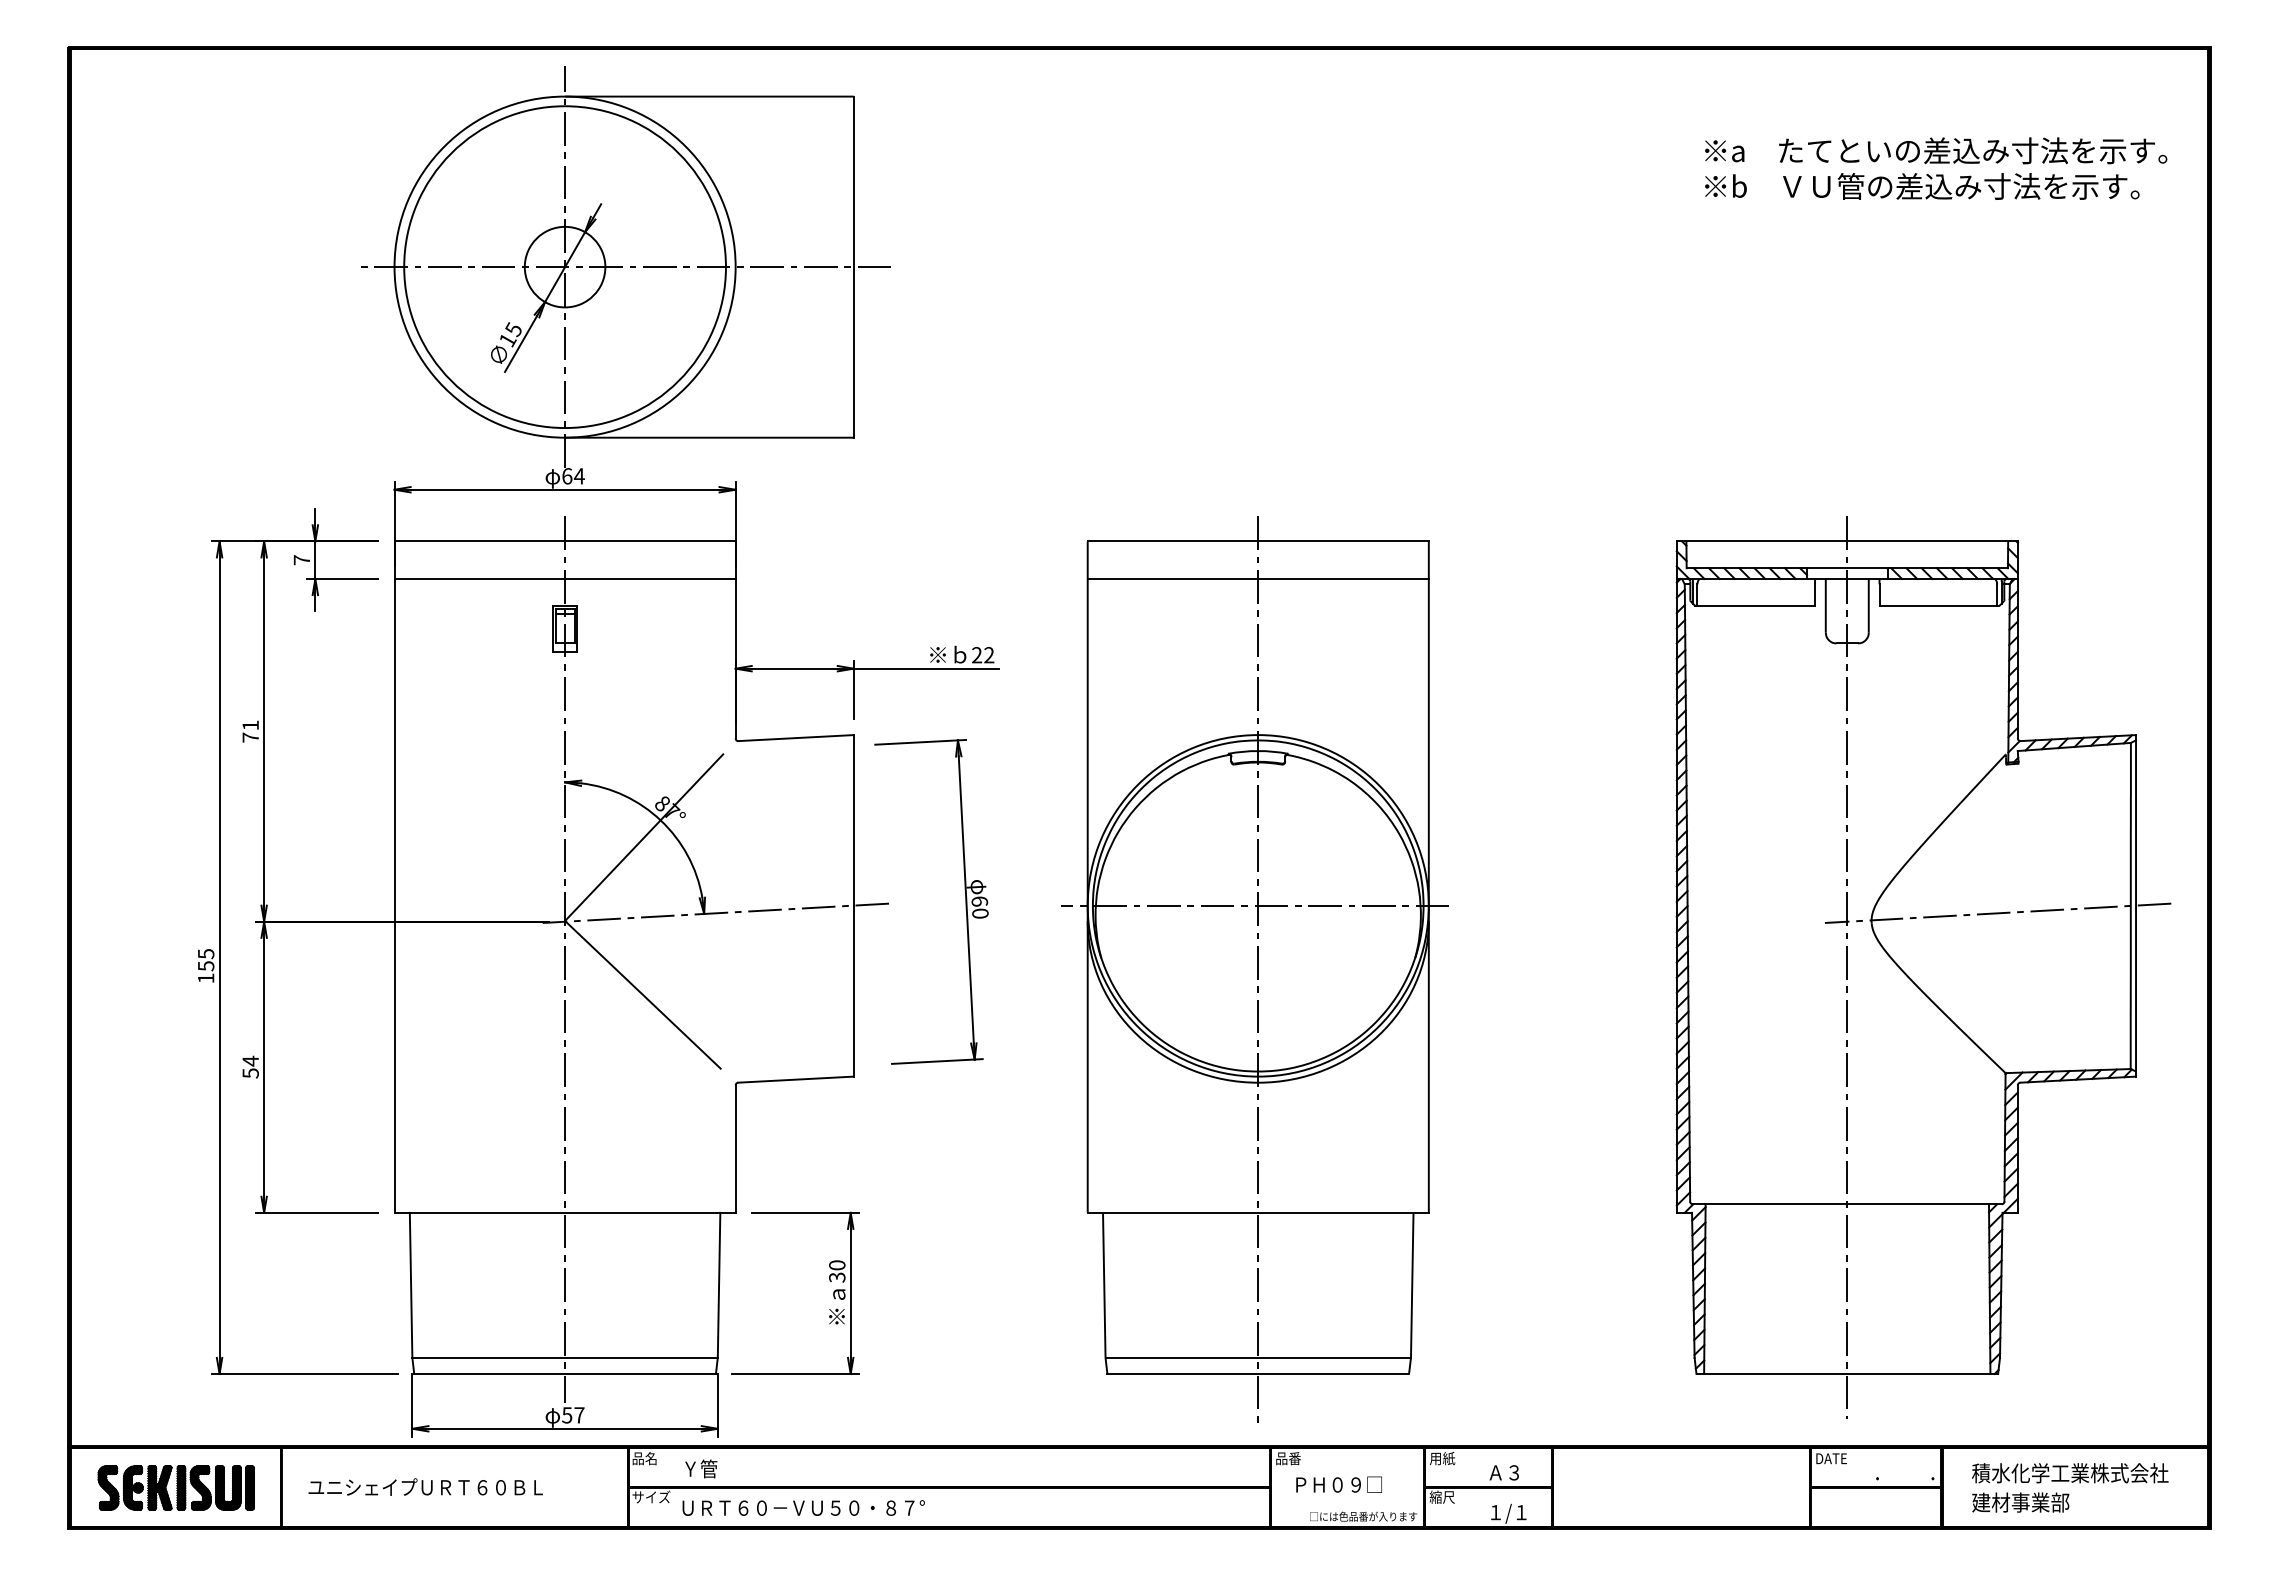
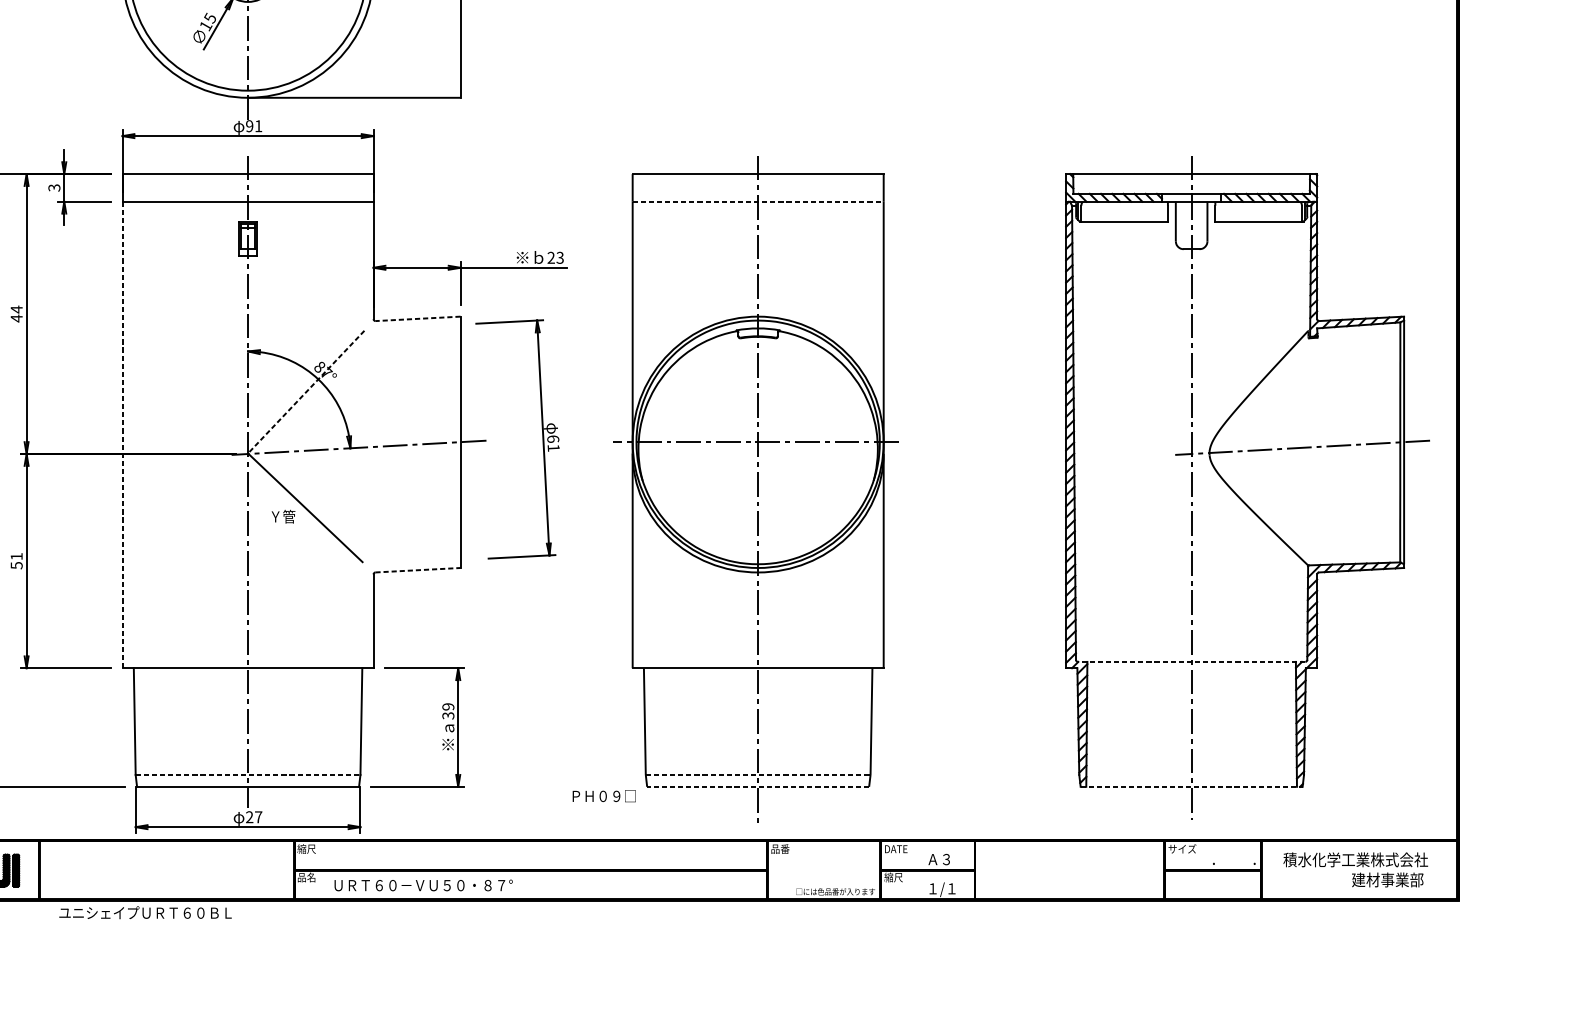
text: (573, 476) -> (254, 126), 64 -> 91
text: (301, 560) -> (54, 188), 7 -> 3
line: (1258, 578) -> (758, 201), solid -> dashed
text: (989, 655) -> (560, 258), 22 -> 23
text: (250, 731) -> (16, 314), 71 -> 44
line: (796, 738) -> (418, 319), solid -> dashed
line: (644, 837) -> (306, 392), solid -> dashed
line: (394, 895) -> (122, 434), solid -> dashed
text: (980, 913) -> (553, 447), 60 -> 61
text: (250, 1060) -> (16, 556), 54 -> 51
line: (796, 1079) -> (418, 570), solid -> dashed
line: (1846, 1204) -> (1191, 662), solid -> dashed
text: (837, 1265) -> (448, 706), 30 -> 39
line: (565, 1357) -> (248, 774), solid -> dashed
line: (1258, 1357) -> (758, 774), solid -> dashed
line: (1258, 1374) -> (758, 787), solid -> dashed
line: (1847, 1374) -> (1191, 787), solid -> dashed
text: (567, 1415) -> (249, 817), 57 -> 27
text: (1834, 1457) -> (1182, 848), DATE -> サイズ
text: (644, 1458) -> (306, 849), 品名 -> 縮尺
text: (1445, 1458) -> (895, 849), 用紙 -> DATE
text: (701, 1468) -> (283, 516), moved
text: (1338, 1484) -> (603, 796), moved
text: (425, 1486) -> (145, 912), moved
text: (651, 1496) -> (311, 876), サイズ -> 品名
text: (2020, 1502) -> (1387, 879), moved

